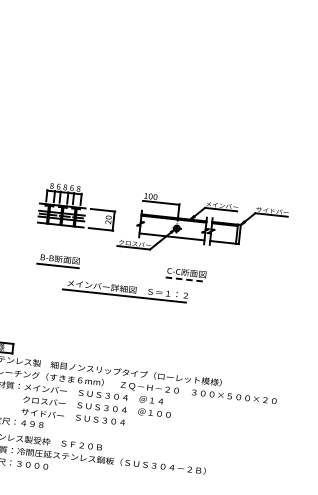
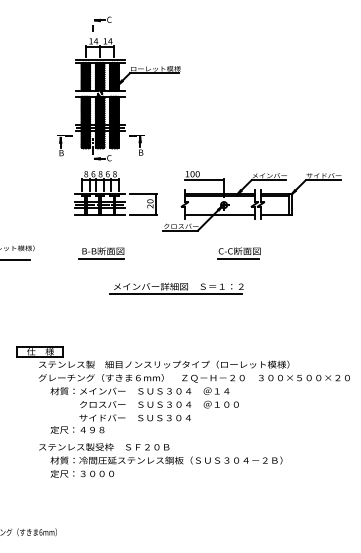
part: (90, 109) -> (118, 88), added
line: (184, 279) -> (238, 258), dashed -> solid
part: (125, 290) -> (176, 288), moved

